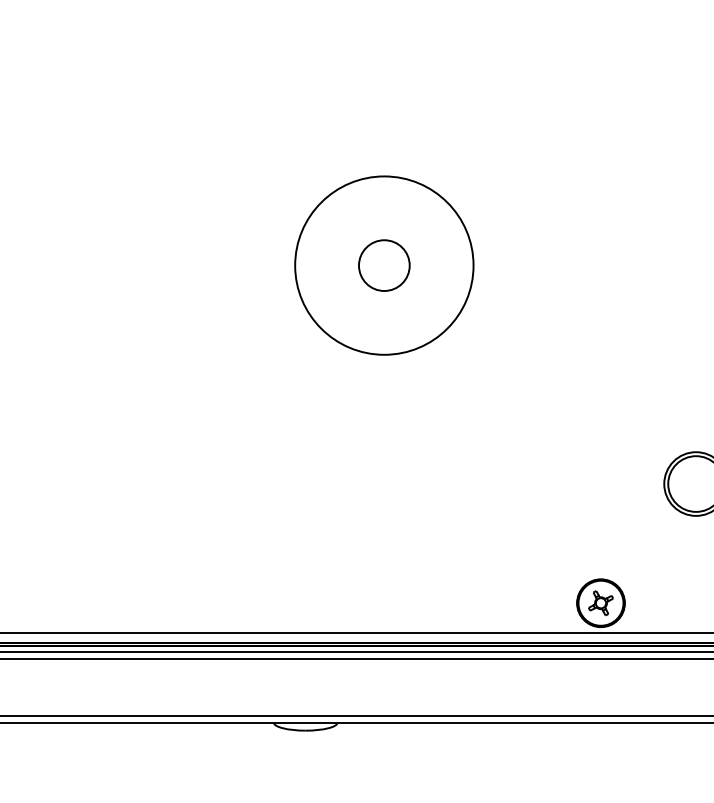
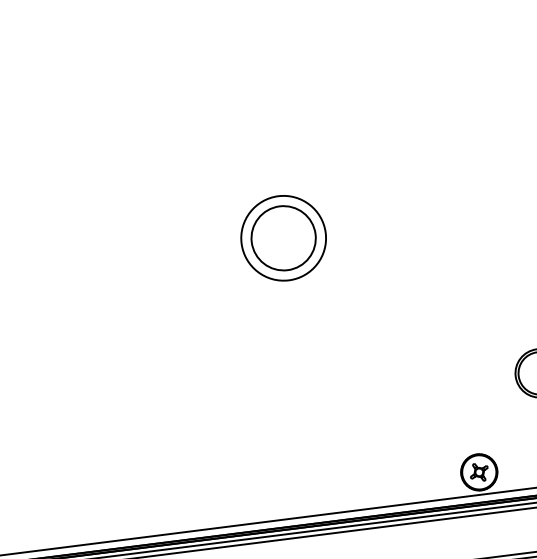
circle: (384, 265) -> (283, 238), size x0.62
circle: (384, 265) -> (283, 238), size x1.67

